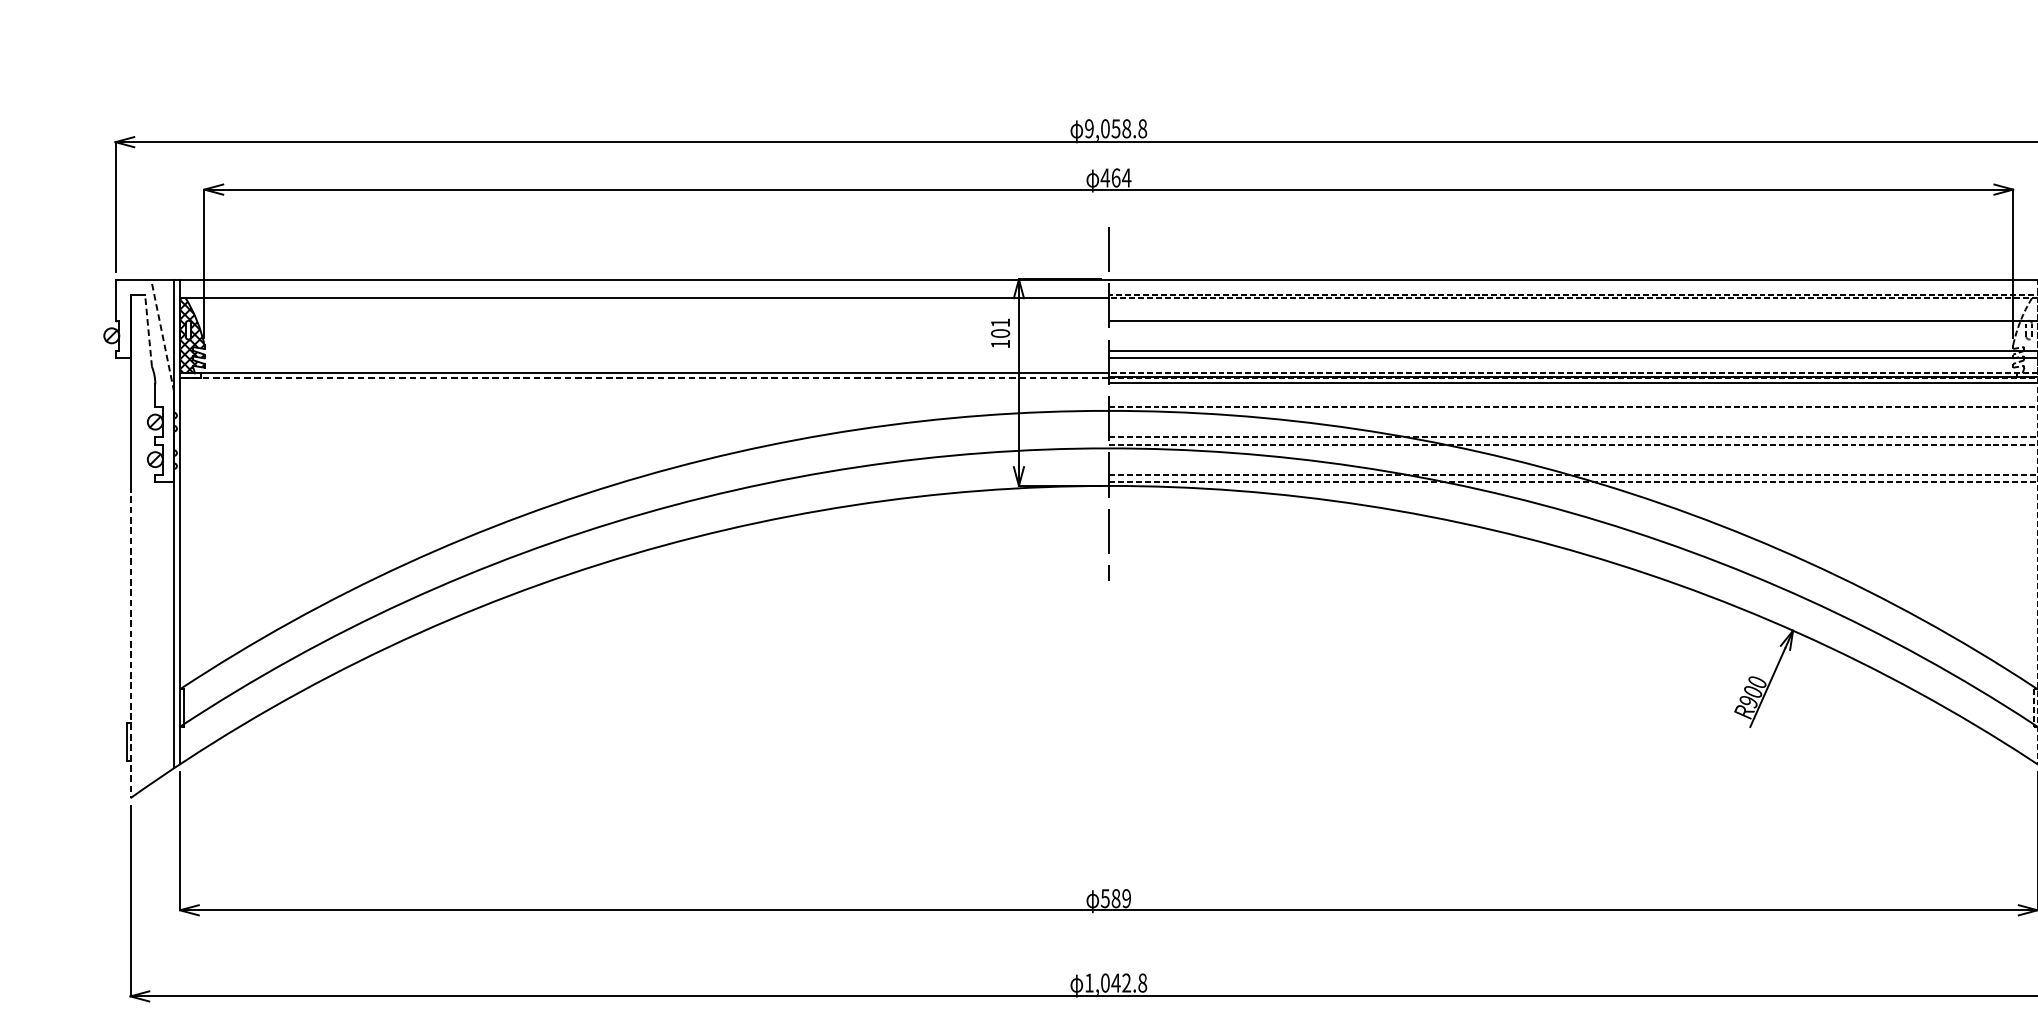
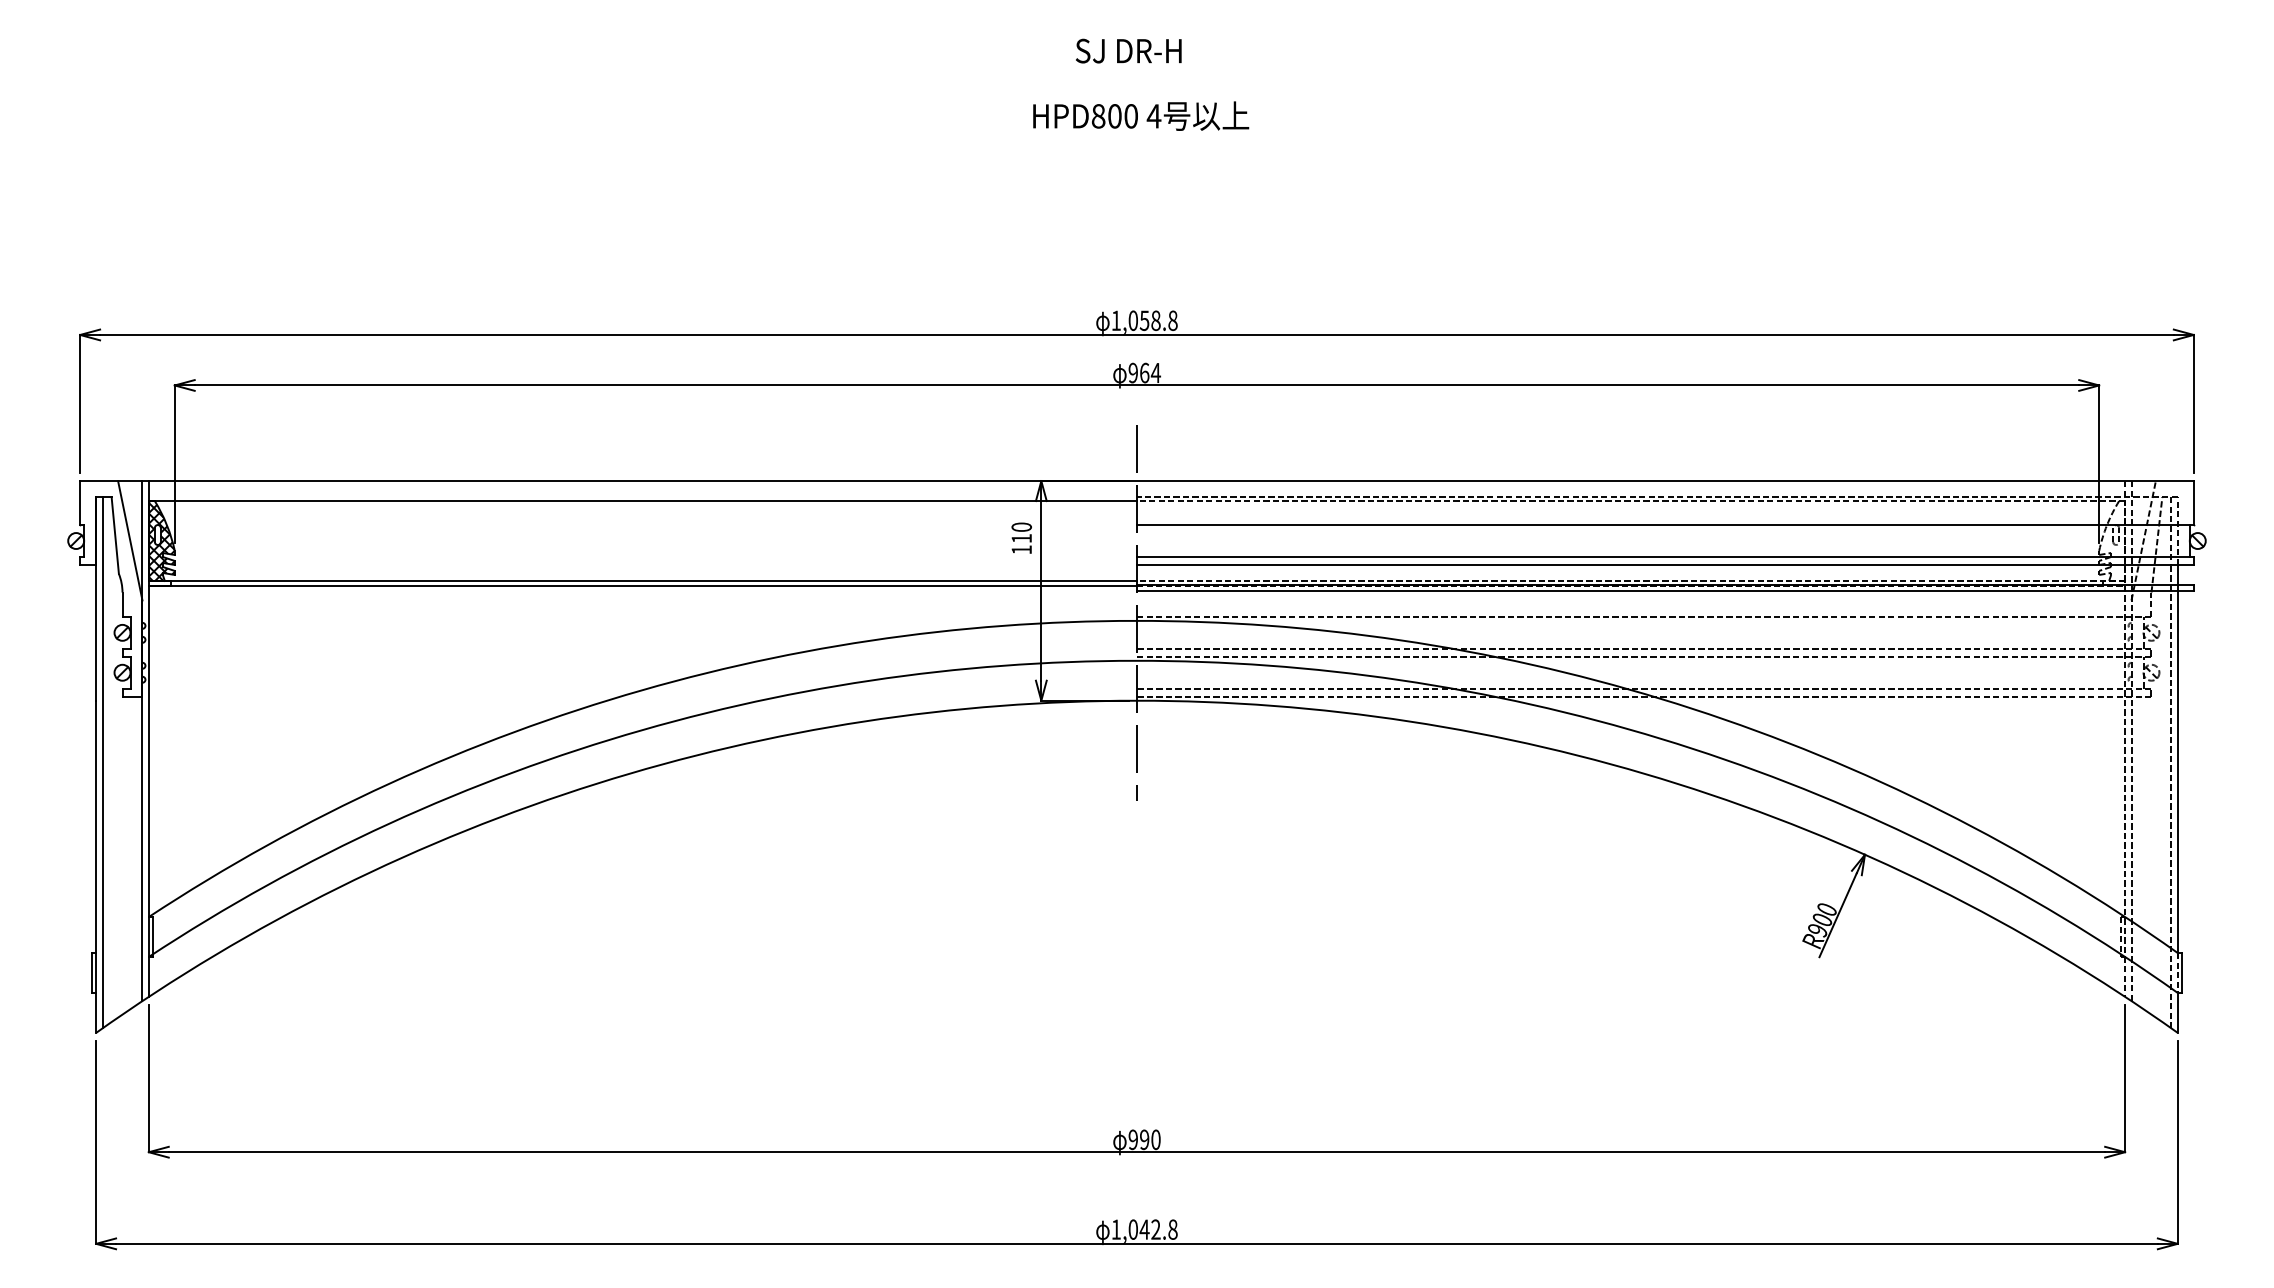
text: (1088, 128) -> (1115, 320), 9,058.8 -> 1,058.8
text: (1105, 177) -> (1133, 372), 464 -> 964
text: (1000, 327) -> (1021, 532), 101 -> 110
line: (148, 330) -> (115, 535), dashed -> solid
line: (162, 335) -> (130, 540), dashed -> solid
line: (644, 377) -> (642, 585), dashed -> solid
line: (136, 543) -> (102, 762), added
line: (130, 642) -> (96, 867), dashed -> solid
text: (1115, 898) -> (1144, 1139), 589 -> 990

